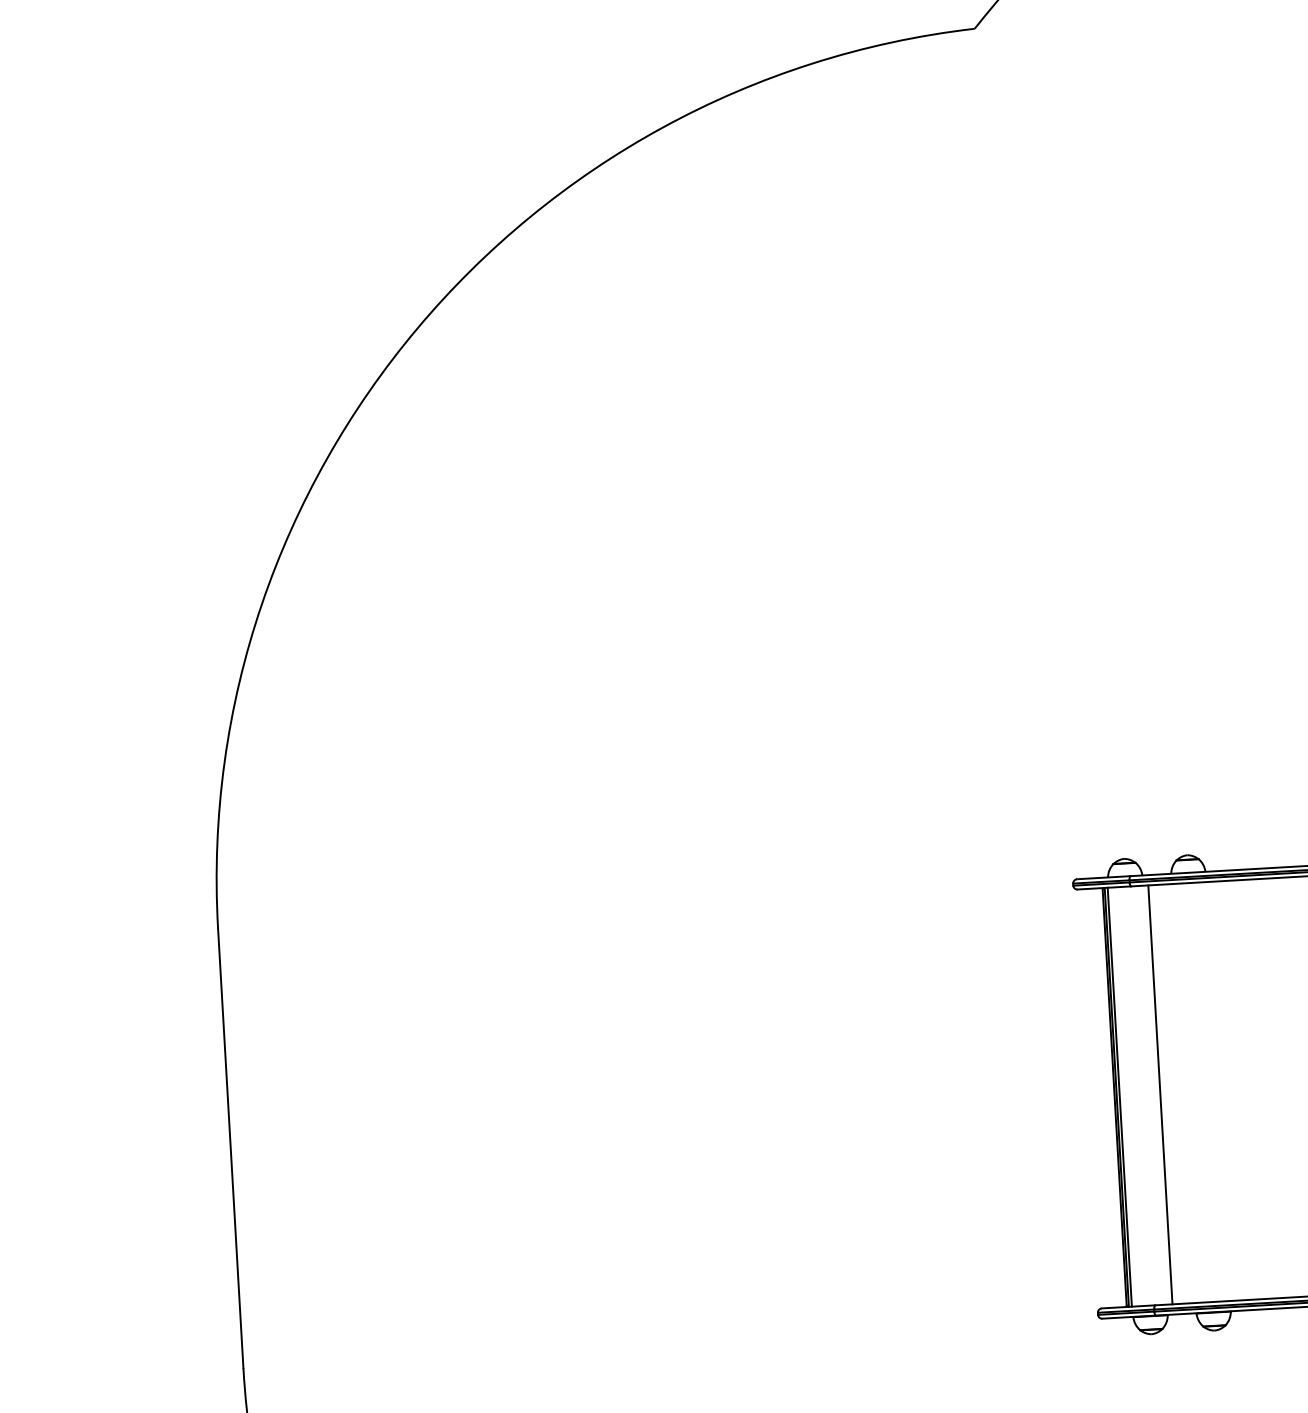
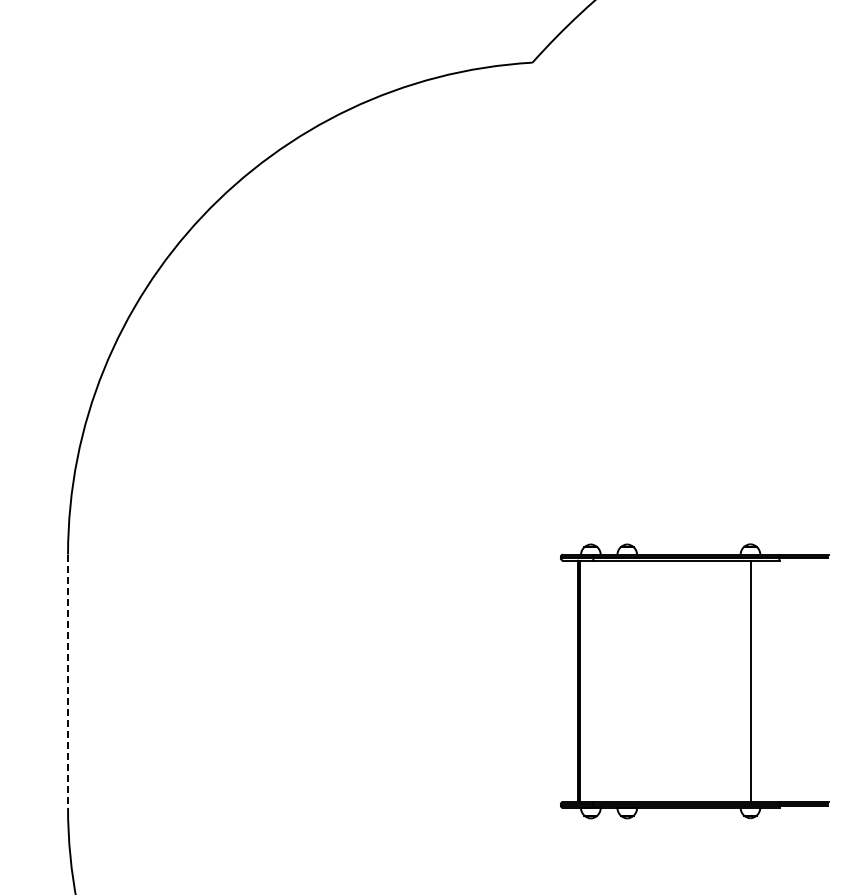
line: (1159, 1093) -> (603, 680), removed
line: (231, 1148) -> (68, 681), solid -> dashed

